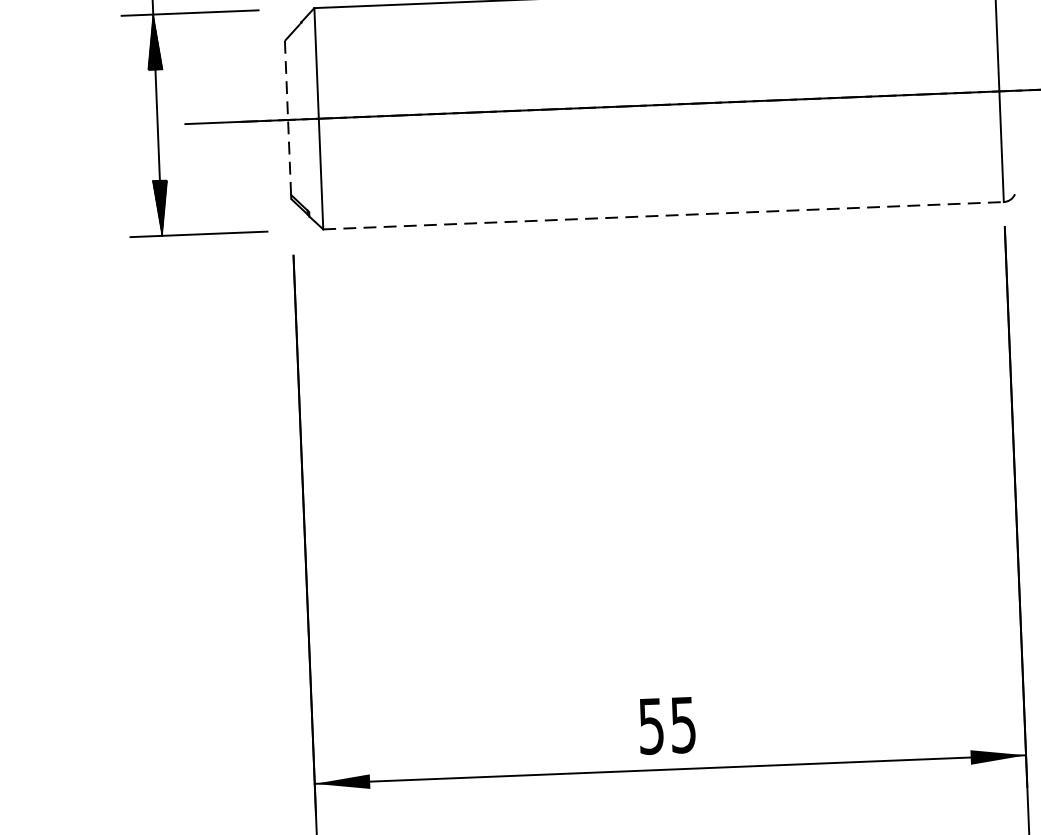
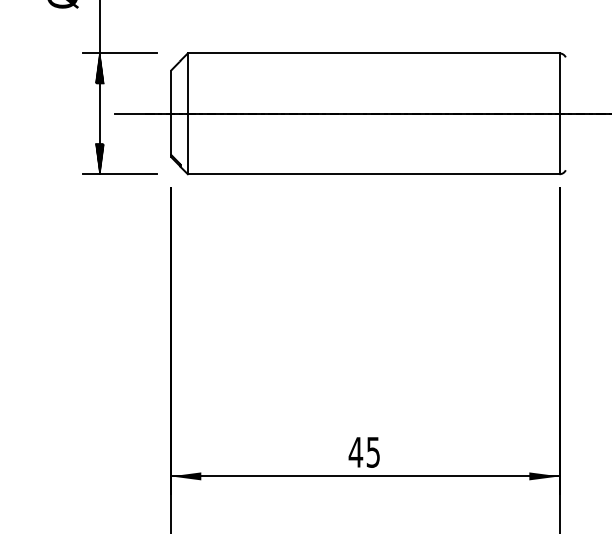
line: (288, 119) -> (171, 113), dashed -> solid
line: (663, 216) -> (373, 174), dashed -> solid
text: (650, 726) -> (355, 452), 55 -> 45

